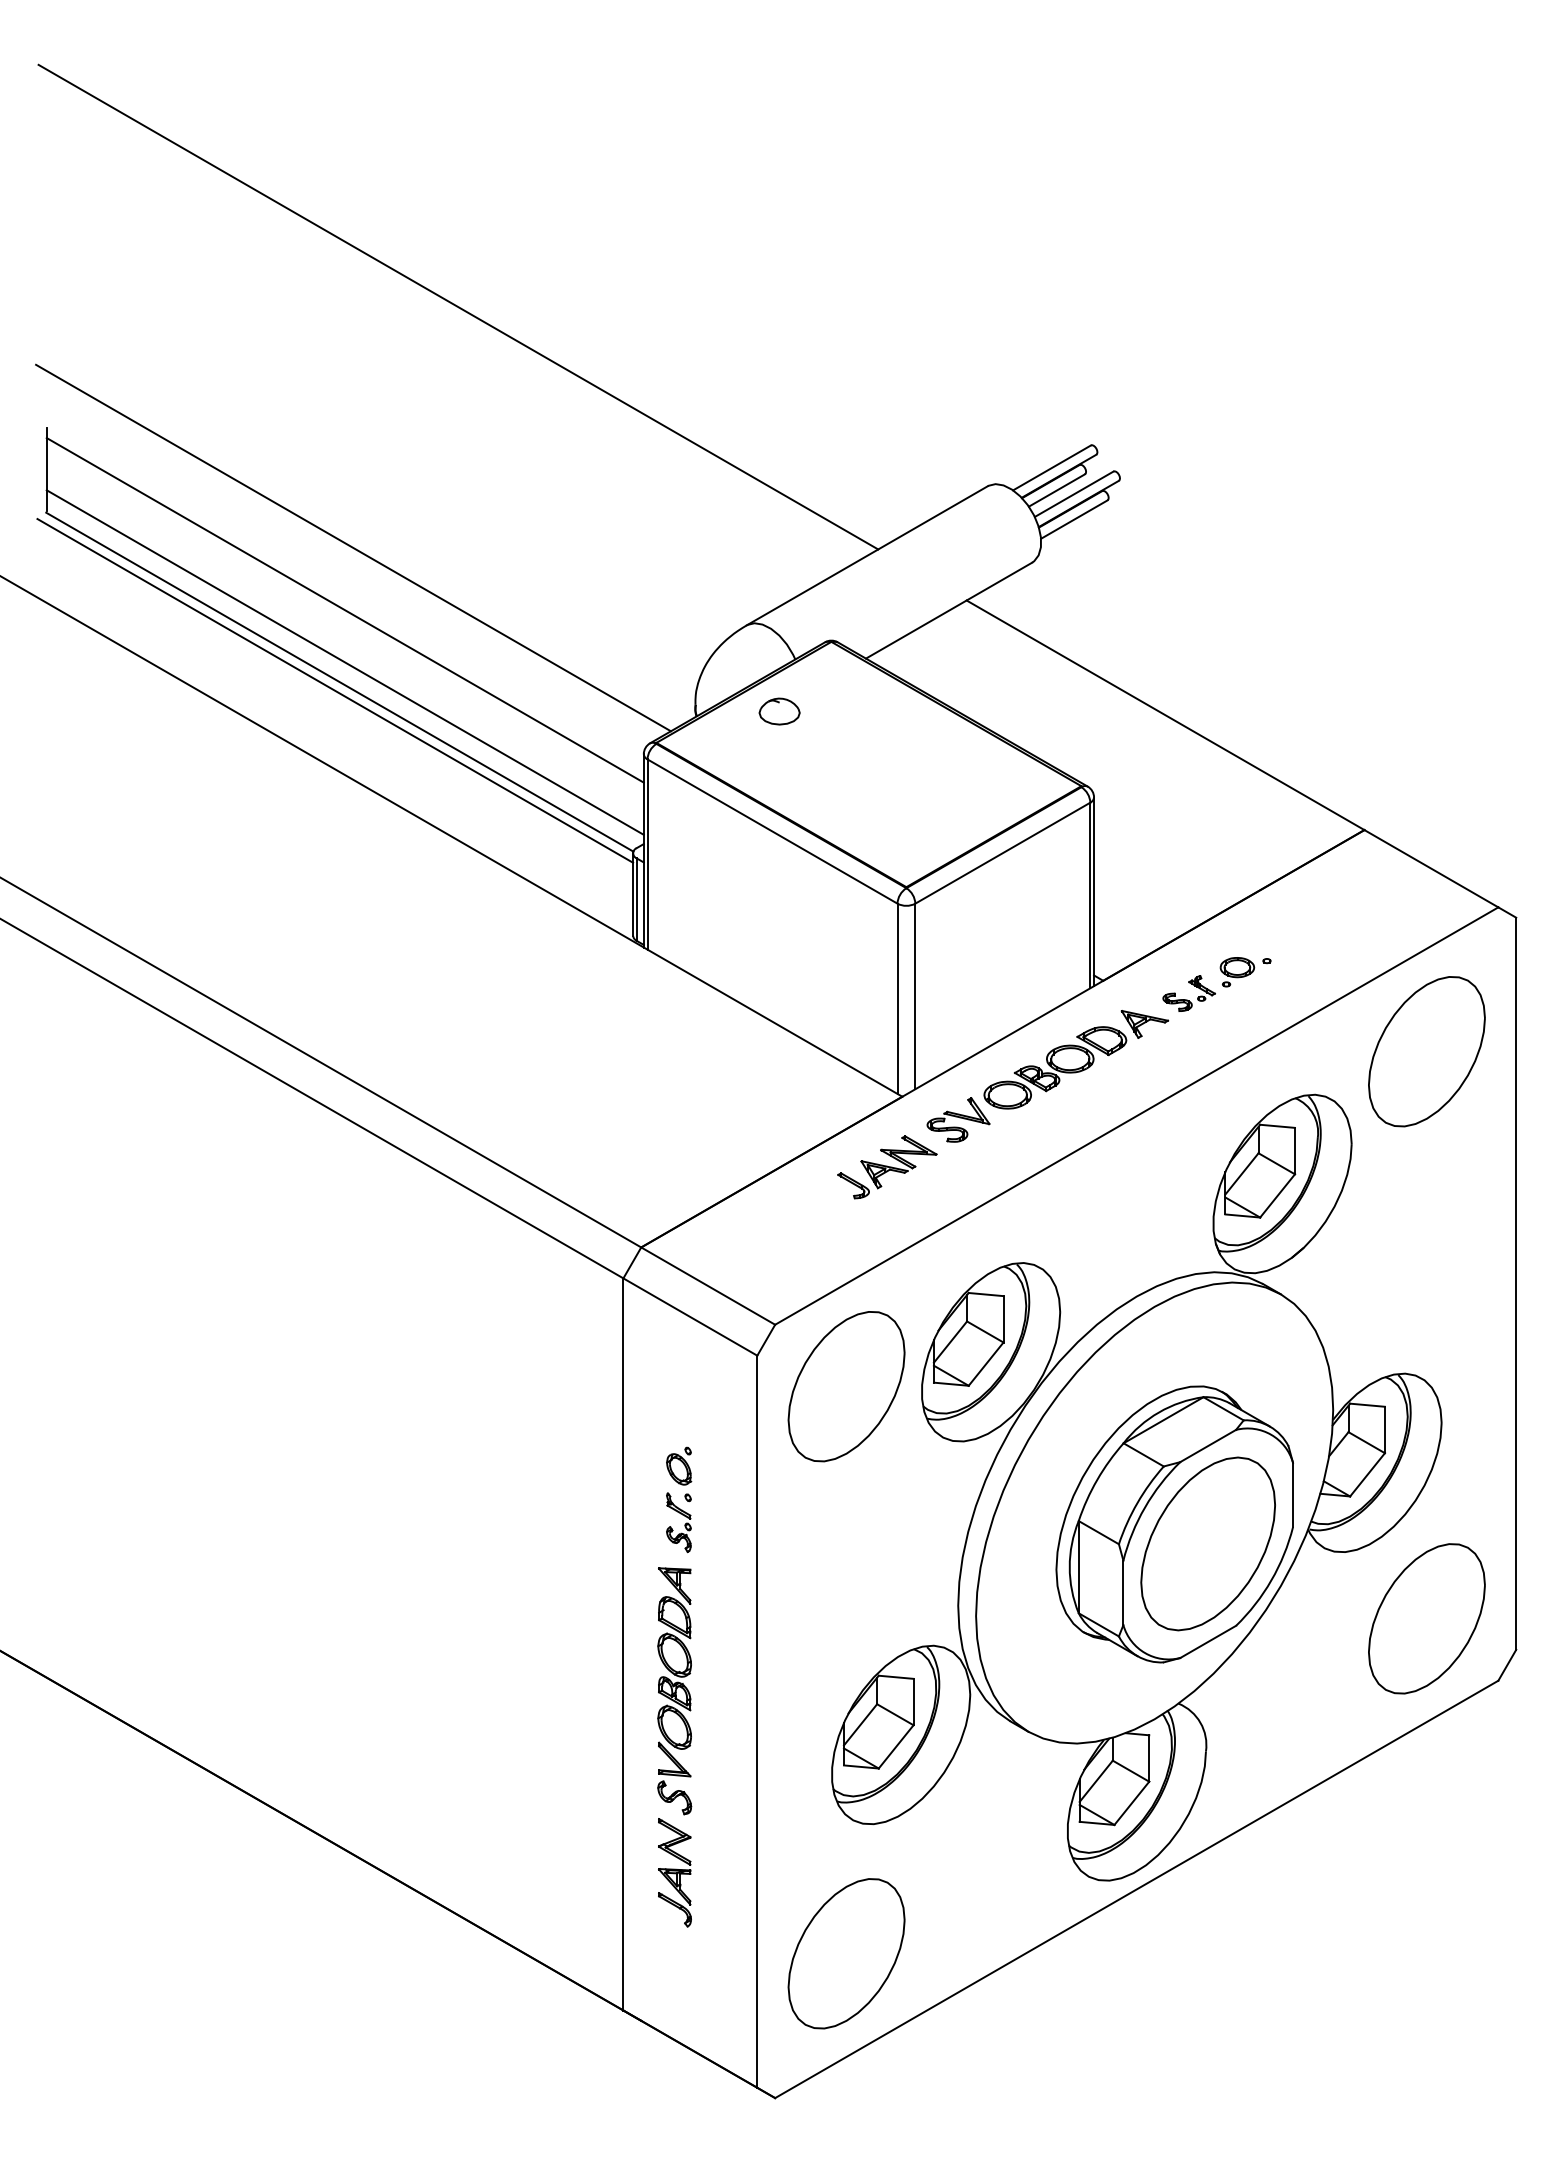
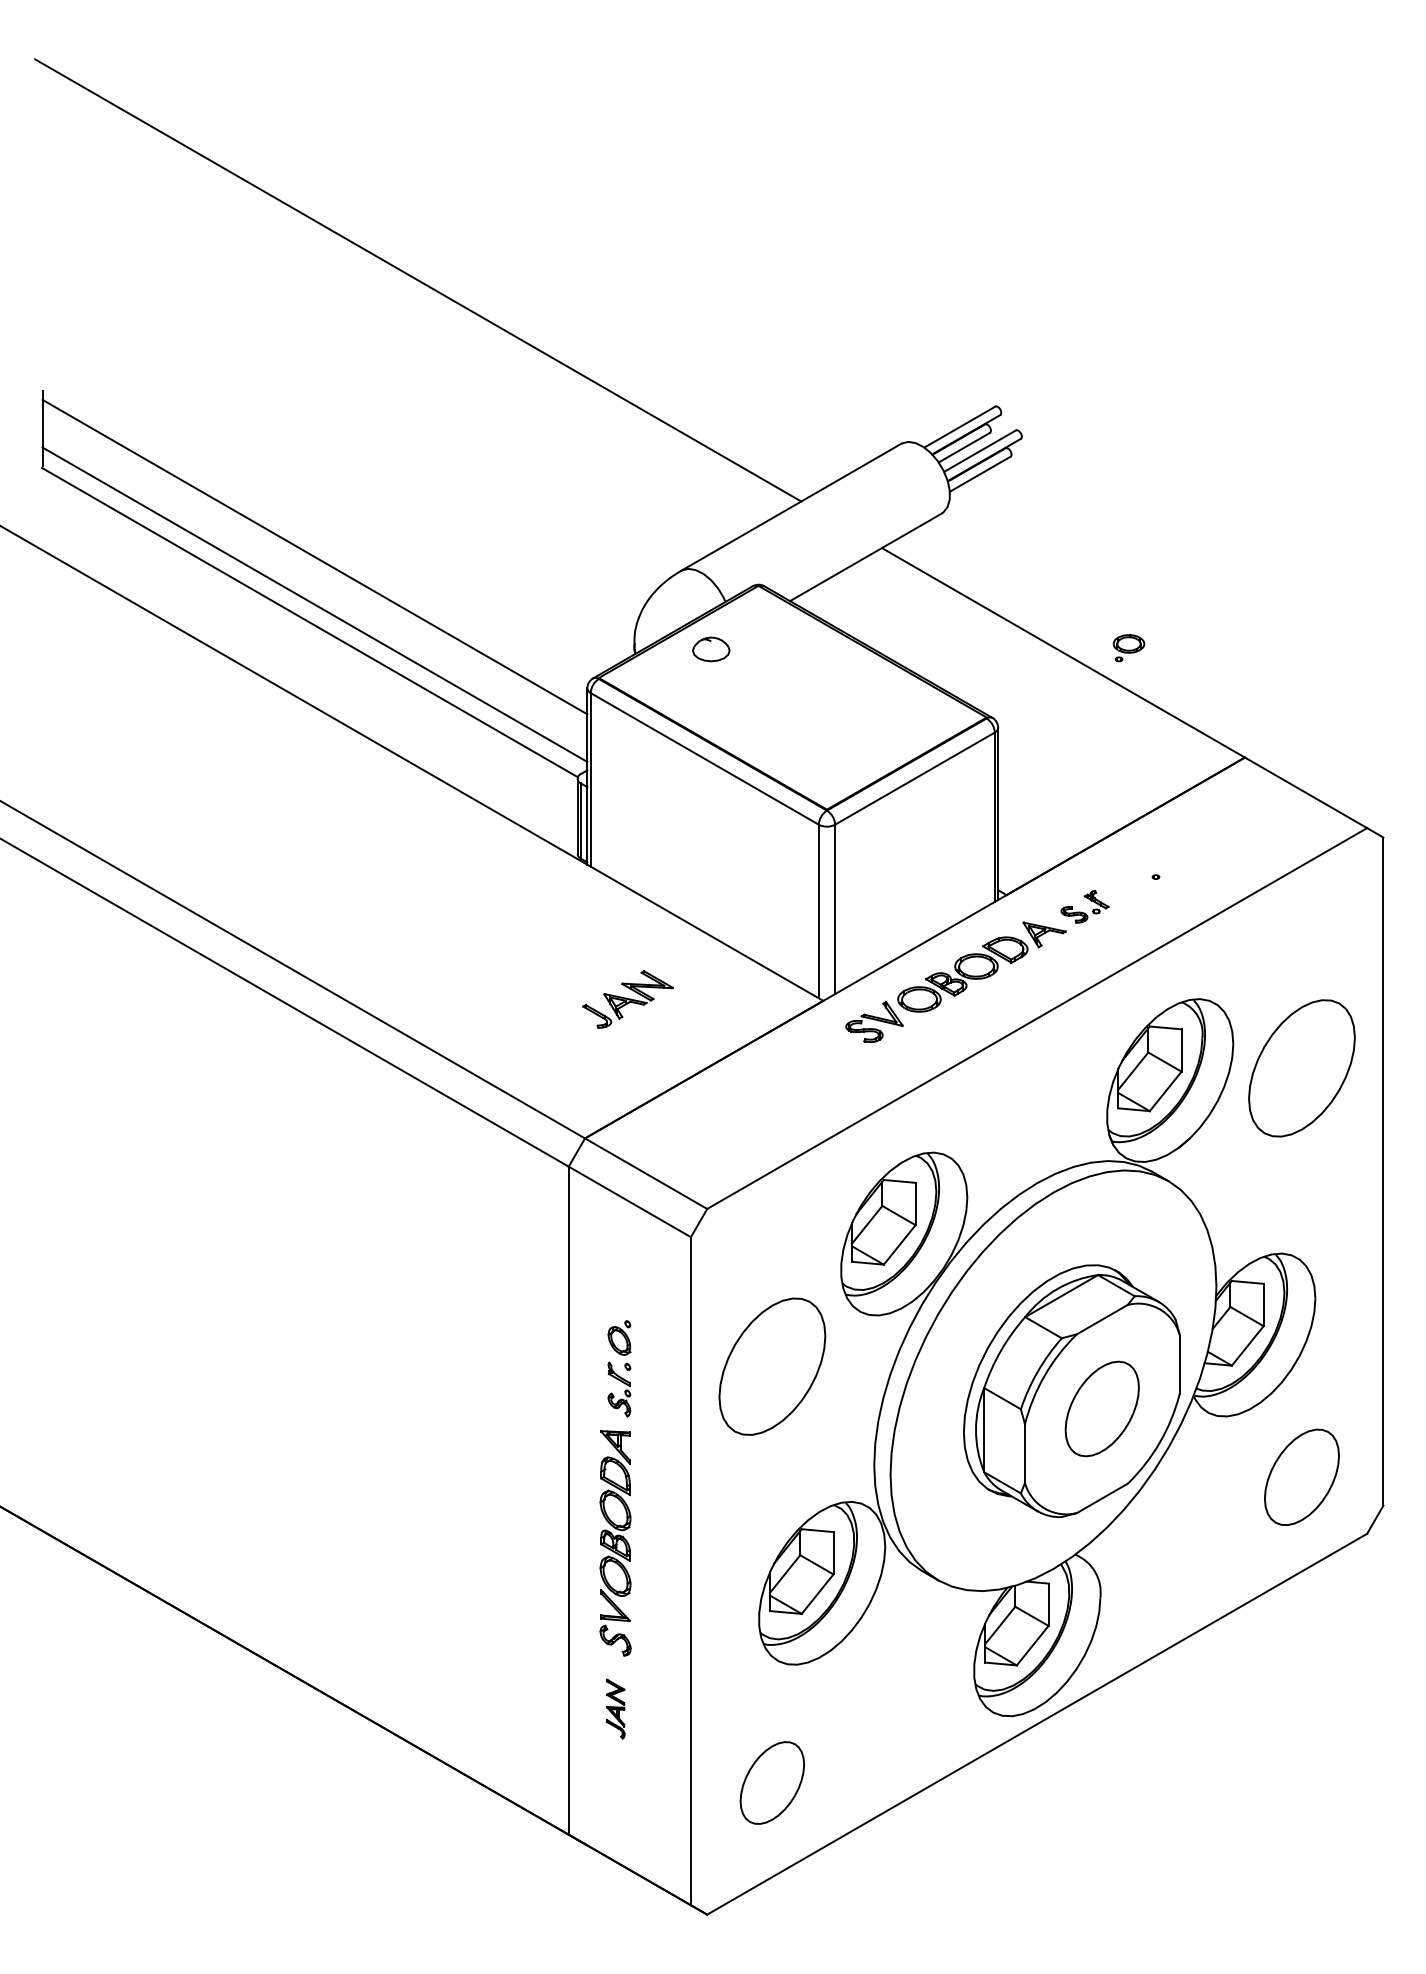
line: (353, 547) -> (322, 499), removed
line: (335, 690) -> (306, 630), removed
part: (1237, 972) -> (1129, 648), moved
part: (1426, 1051) -> (1301, 1068), moved
part: (887, 1167) -> (628, 999), moved
part: (846, 1386) -> (772, 1366), moved
part: (1207, 1543) -> (1101, 1408), size x0.6
part: (1426, 1618) -> (1301, 1477), size x0.7
part: (674, 1872) -> (615, 1708), size x0.6
part: (846, 1953) -> (772, 1782), size x0.6

